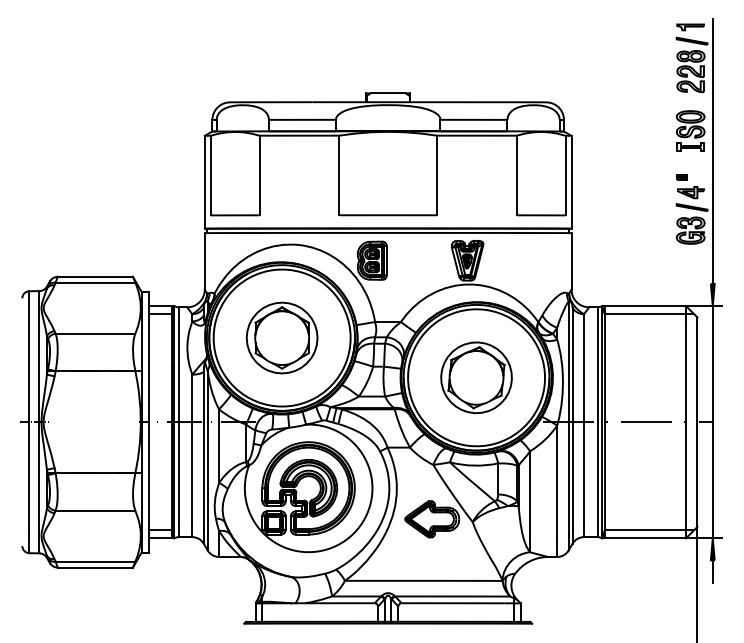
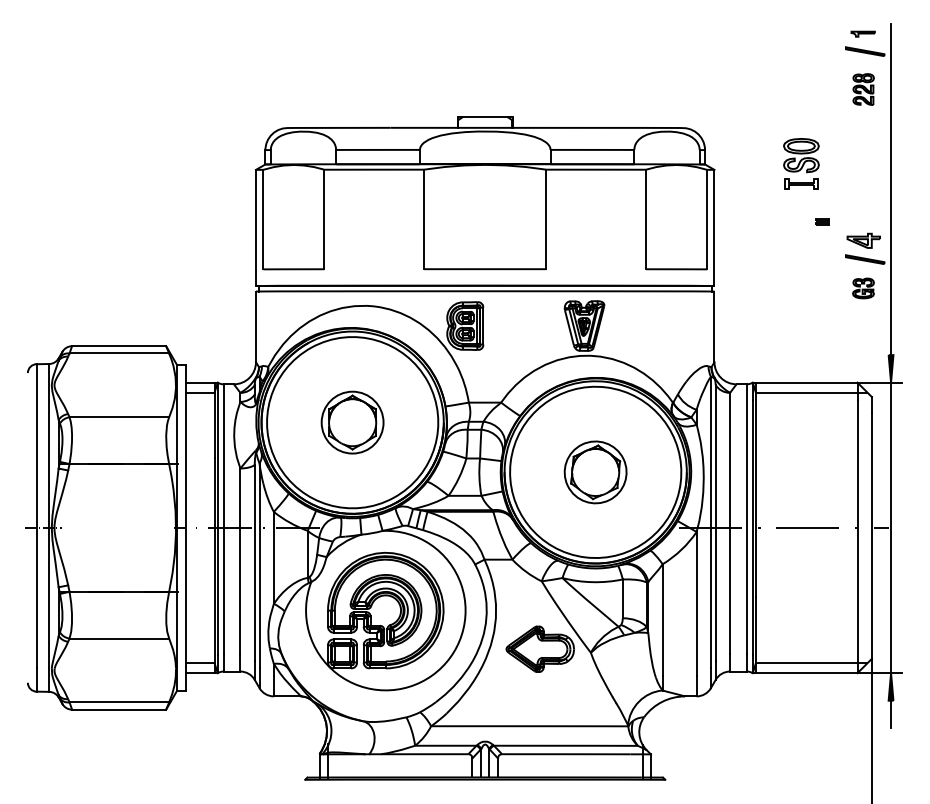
part: (689, 26) -> (862, 33), size x0.7
part: (690, 71) -> (863, 89), size x0.6
part: (690, 130) -> (801, 163), moved
part: (681, 177) -> (822, 221), moved
part: (690, 230) -> (863, 288), size x0.6
part: (282, 337) -> (352, 422), size x0.7
part: (476, 377) -> (595, 472), size x0.7

